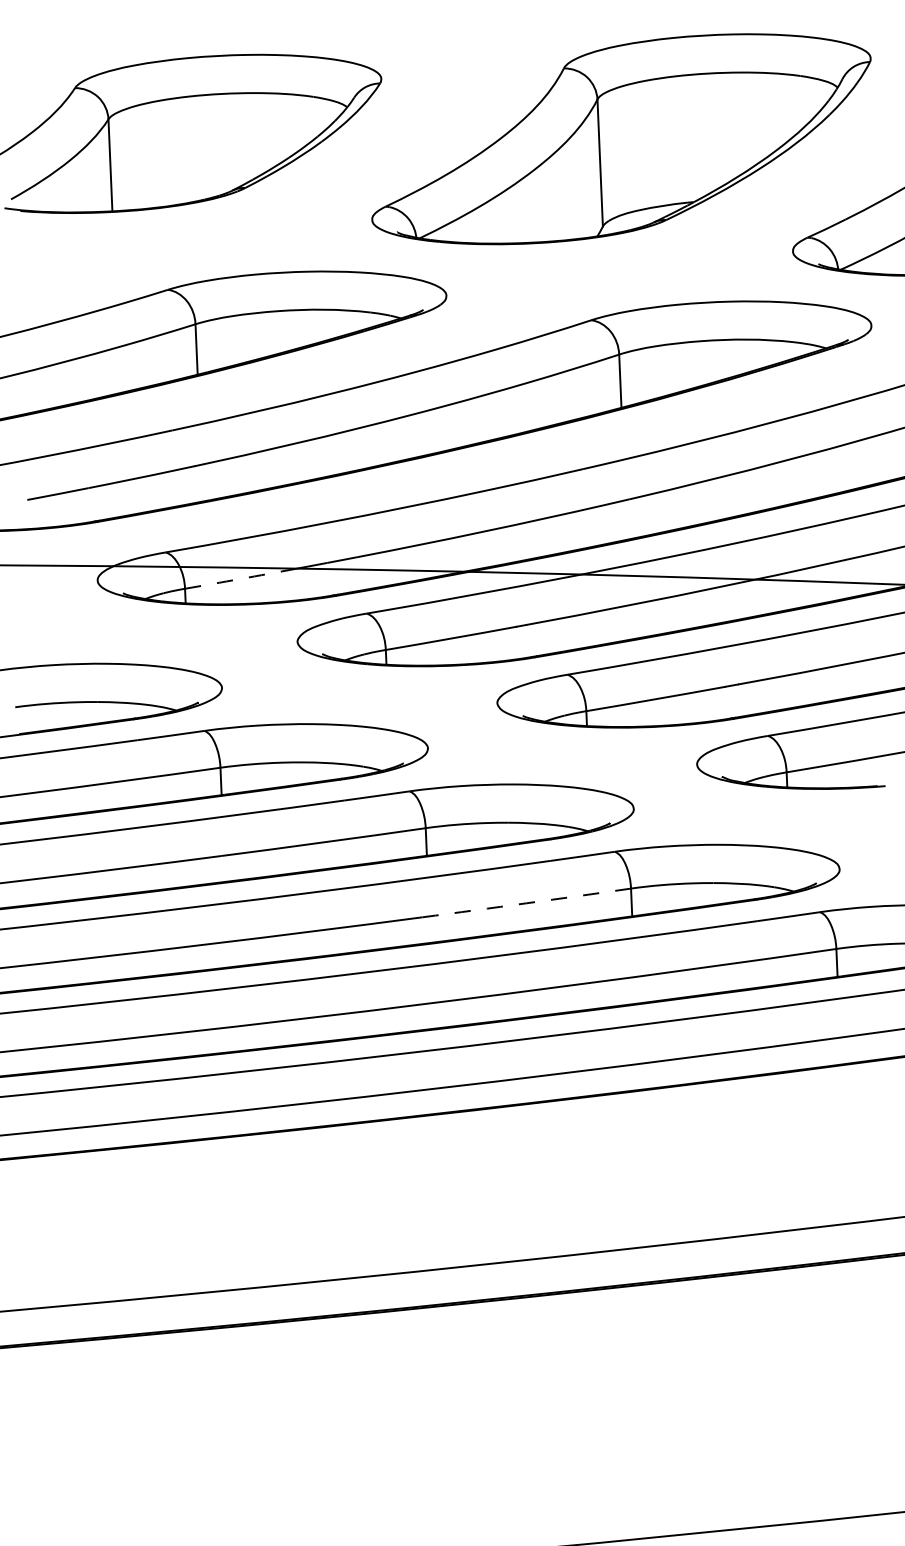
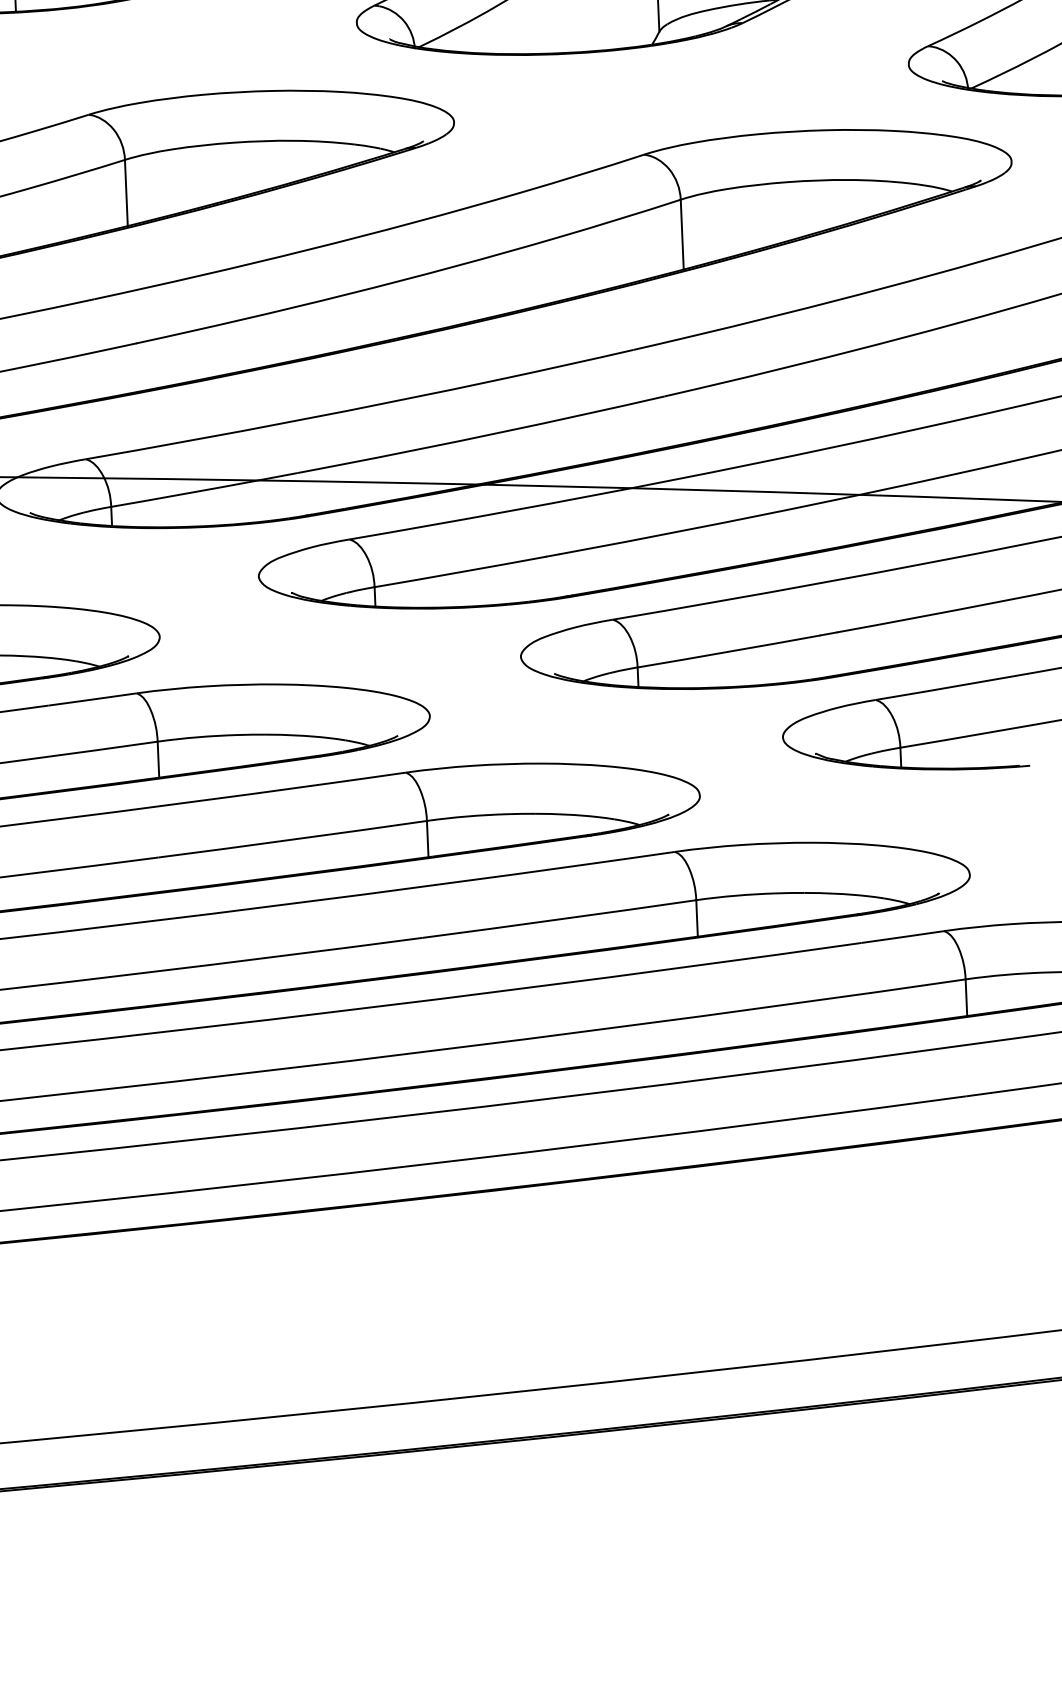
arc: (240, 578) -> (183, 493), dashed -> solid
arc: (526, 903) -> (559, 919), dashed -> solid

